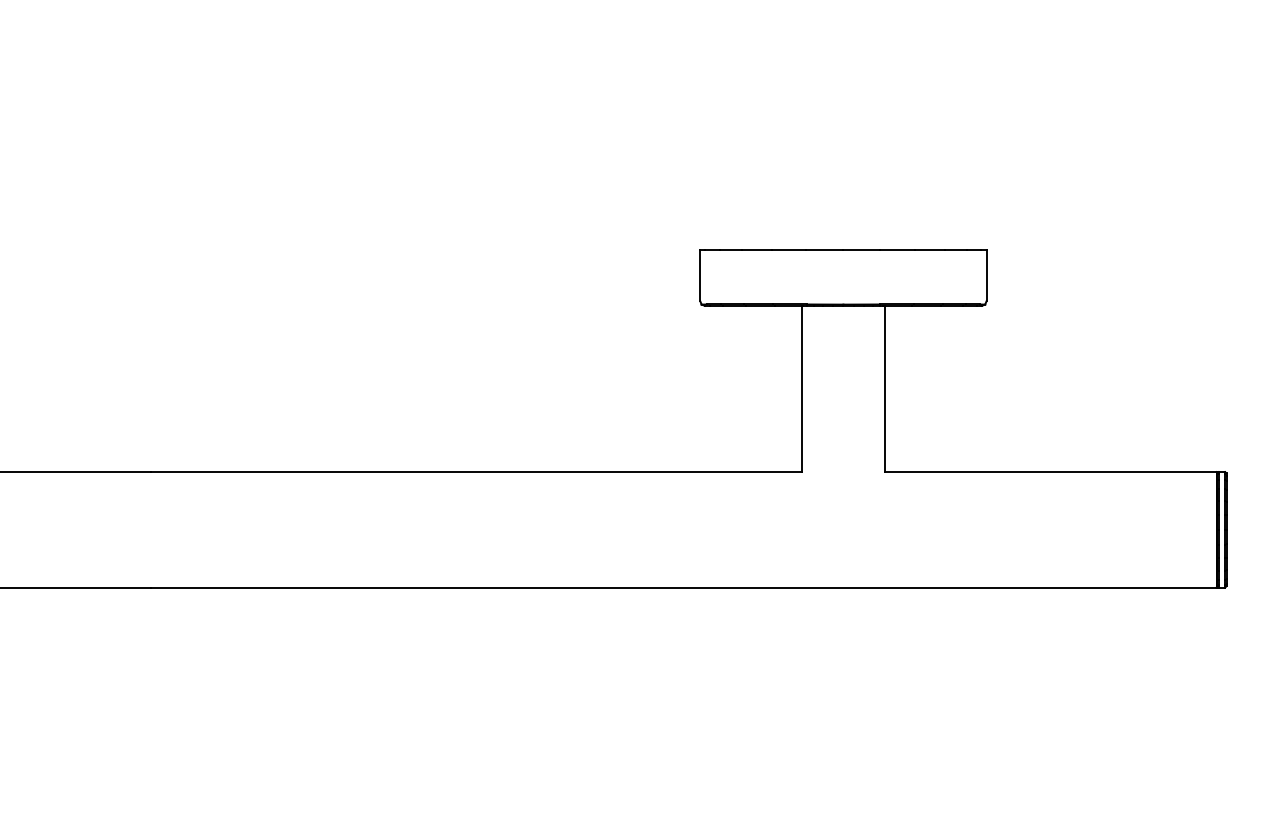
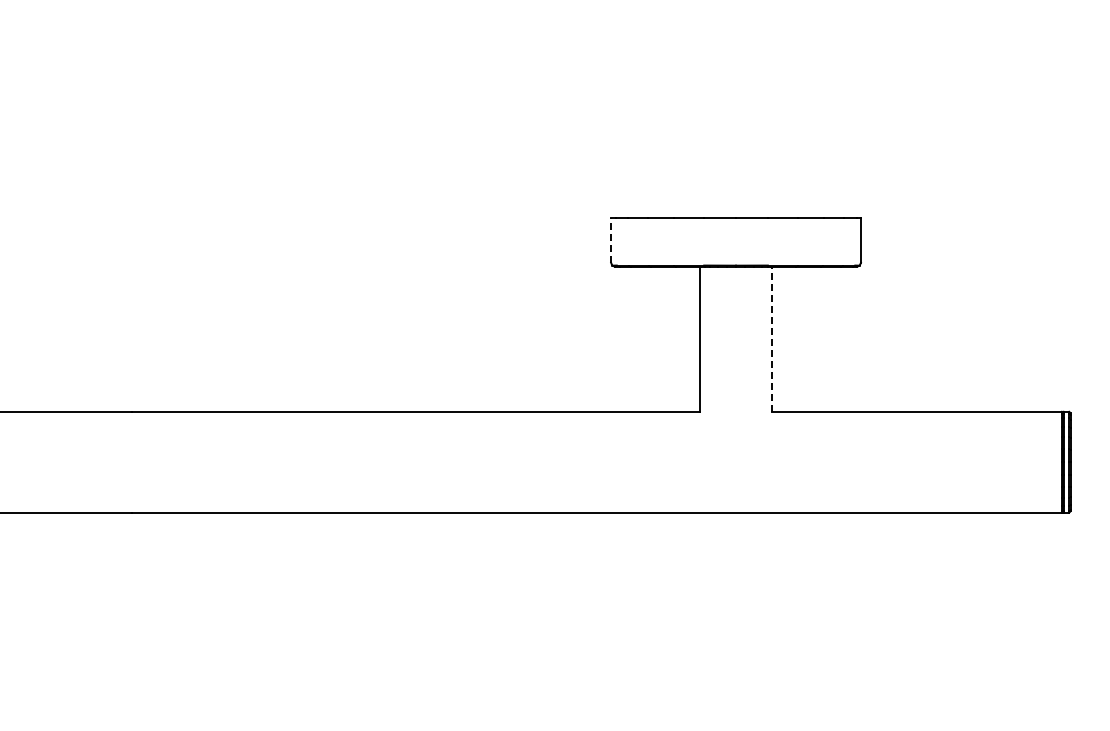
line: (700, 275) -> (611, 240), solid -> dashed
line: (885, 389) -> (772, 339), solid -> dashed

